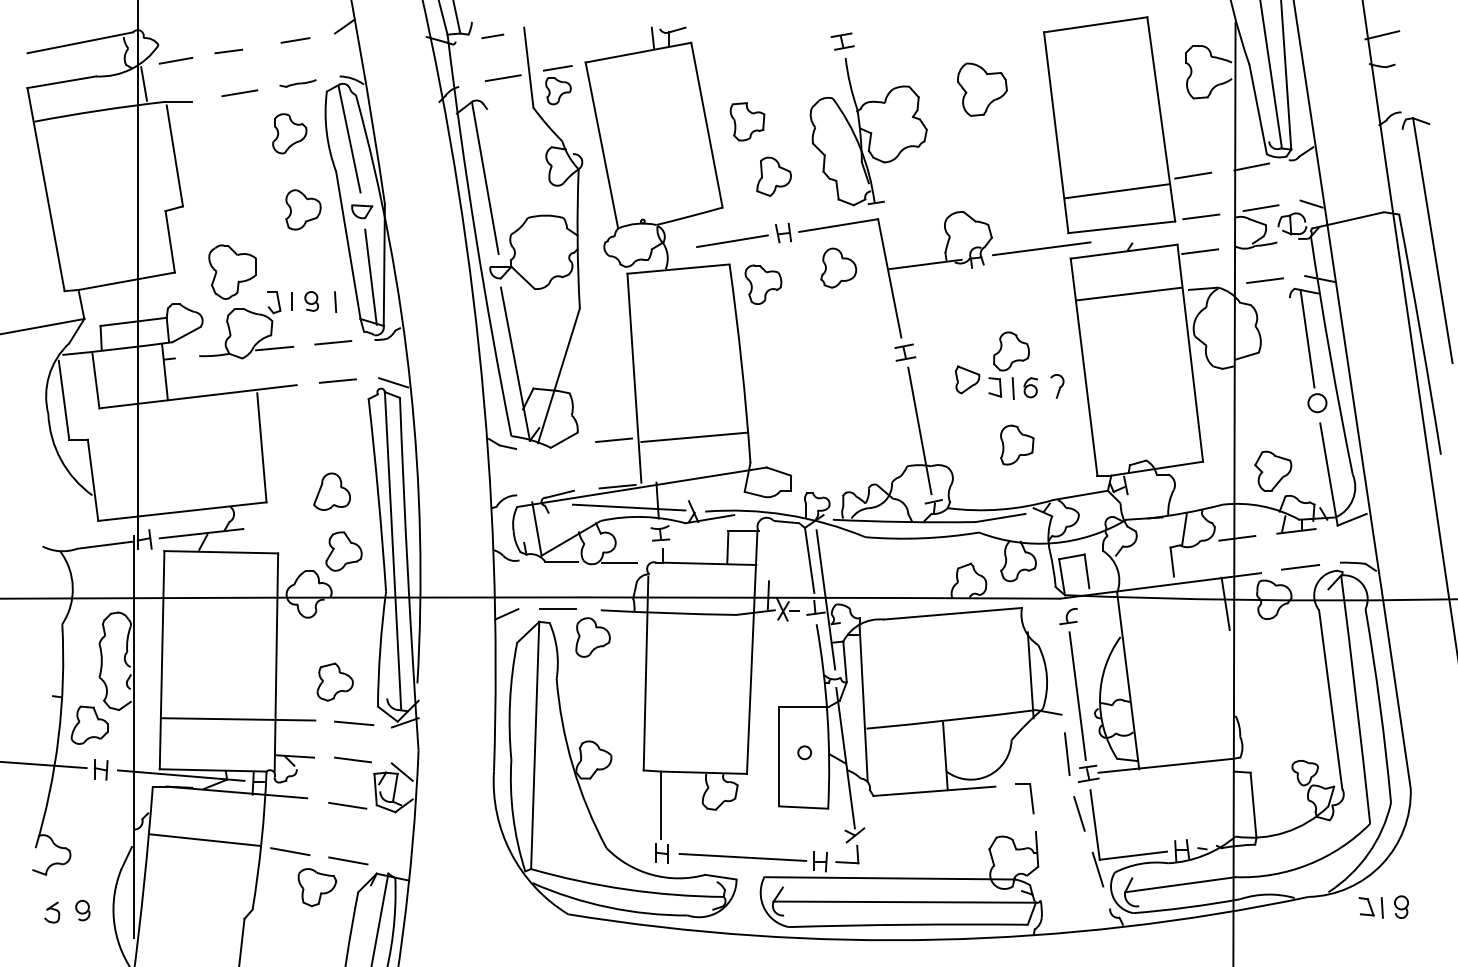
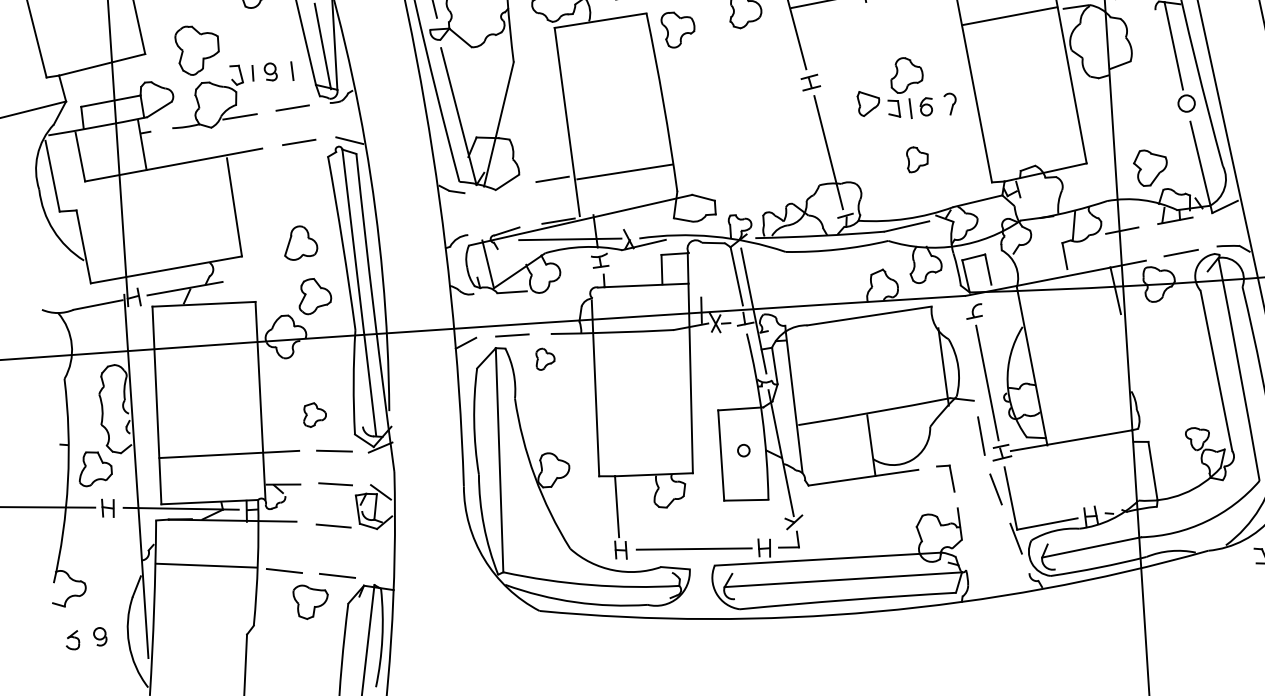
part: (1017, 444) -> (917, 158), size x0.7
line: (618, 562) -> (563, 289), removed
part: (592, 637) -> (544, 359), size x0.6
part: (334, 681) -> (314, 414), size x0.7

